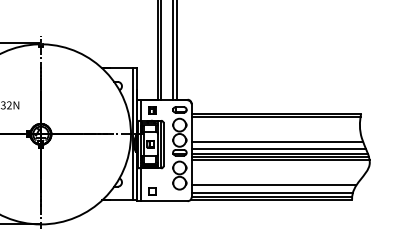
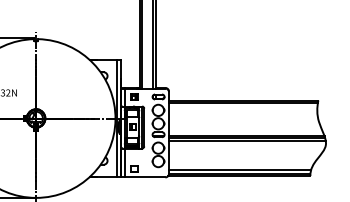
line: (277, 141) -> (244, 124), removed
line: (278, 149) -> (245, 131), removed
line: (273, 185) -> (241, 163), removed

